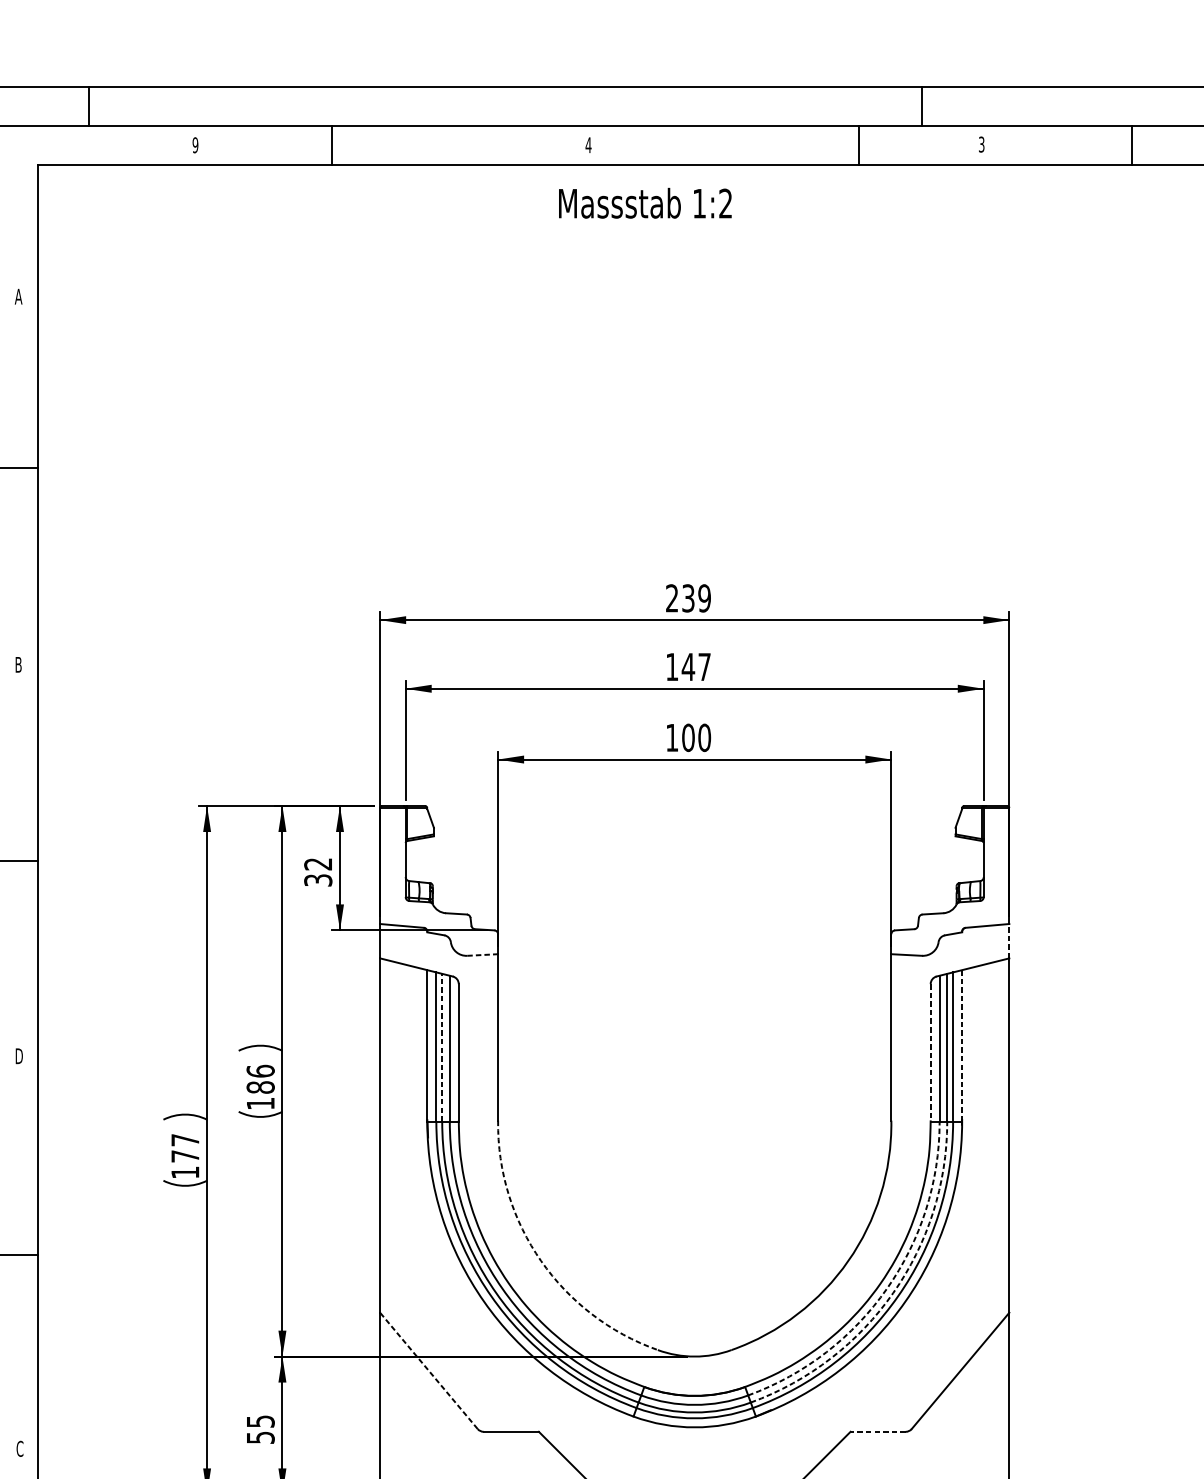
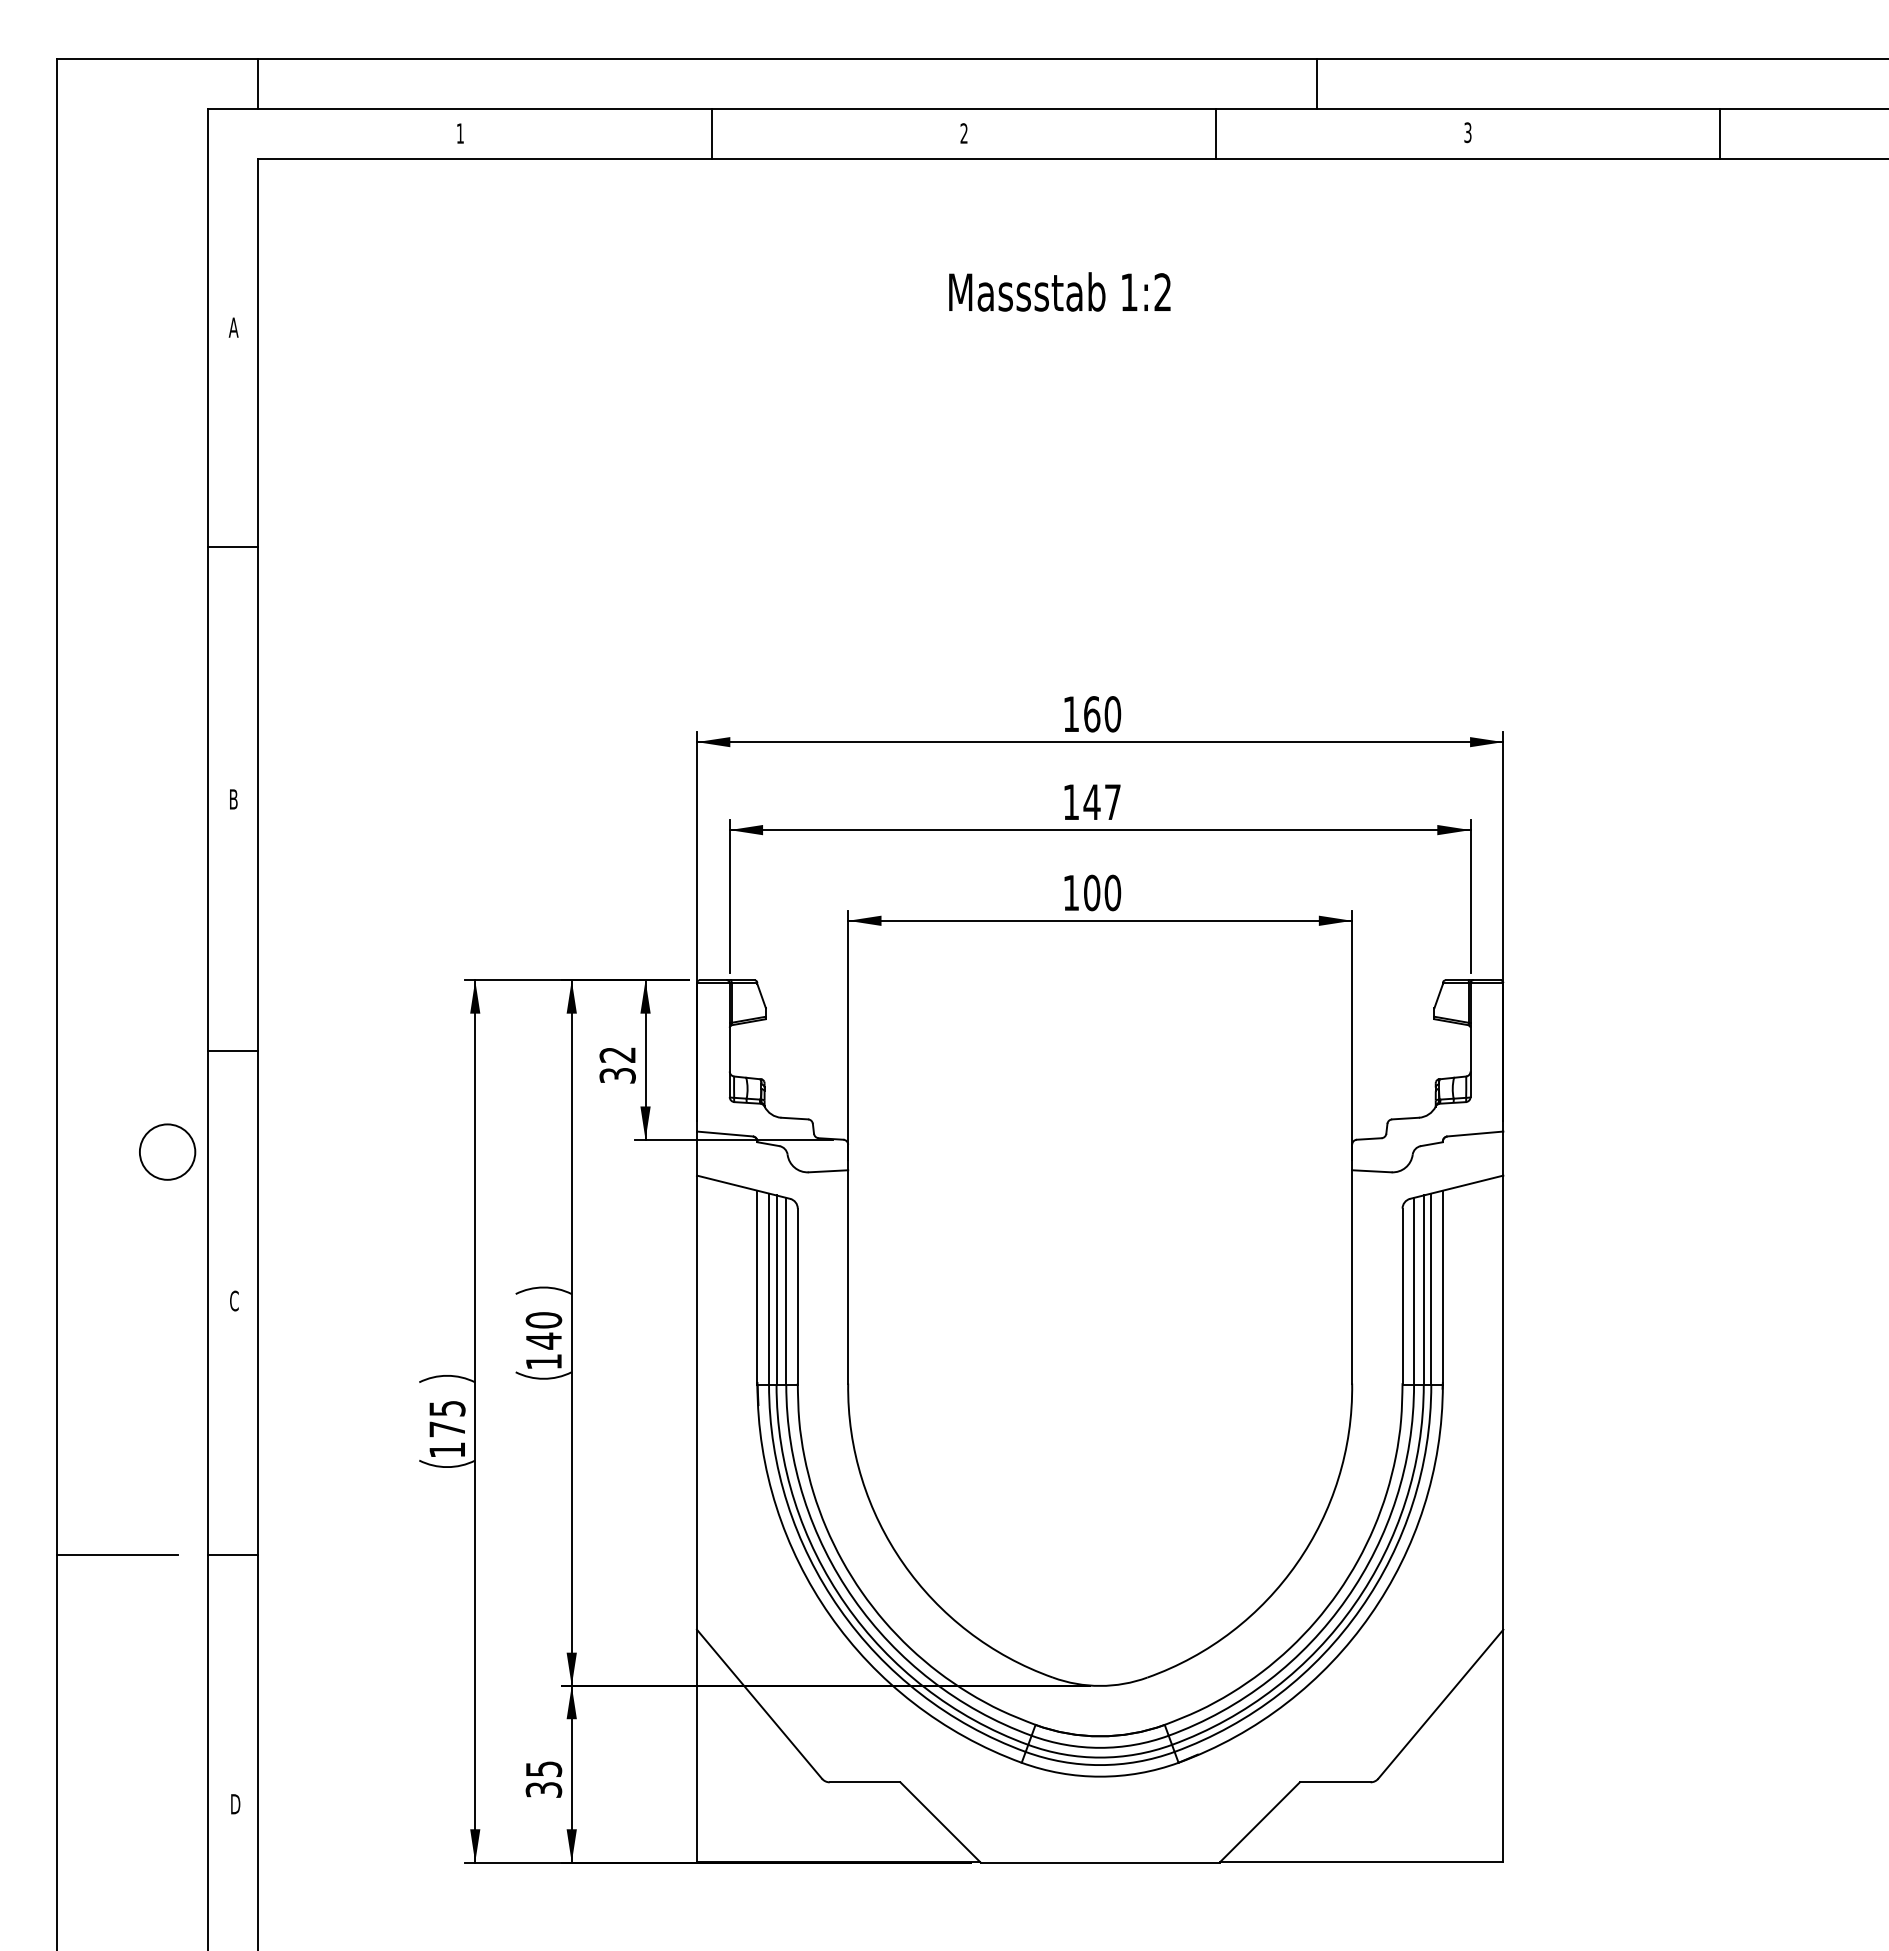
line: (88, 106) -> (258, 83), moved
line: (922, 106) -> (1316, 83), moved
text: (195, 145) -> (460, 133), 9 -> 1
line: (332, 145) -> (711, 133), moved
text: (588, 145) -> (964, 133), 4 -> 2
line: (858, 145) -> (1215, 133), moved
line: (1131, 145) -> (1719, 133), moved
text: (645, 202) -> (1059, 291), moved
text: (688, 598) -> (1092, 714), 239 -> 160
line: (1009, 941) -> (1503, 1153), dashed -> solid
line: (482, 955) -> (828, 1171), dashed -> solid
line: (961, 1046) -> (1442, 1288), dashed -> solid
line: (442, 1048) -> (776, 1290), dashed -> solid
line: (930, 1052) -> (1402, 1296), dashed -> solid
text: (19, 1055) -> (234, 1300), D -> C
text: (260, 1079) -> (543, 1330), 186 -> 140
text: (185, 1140) -> (447, 1408), 177 -> 175
arc: (541, 1261) -> (903, 1563), dashed -> solid
arc: (886, 1288) -> (1346, 1598), dashed -> solid
arc: (893, 1293) -> (1354, 1604), dashed -> solid
line: (428, 1370) -> (759, 1703), dashed -> solid
line: (877, 1431) -> (1334, 1782), dashed -> solid
text: (260, 1437) -> (543, 1789), 55 -> 35
text: (20, 1448) -> (235, 1803), C -> D

